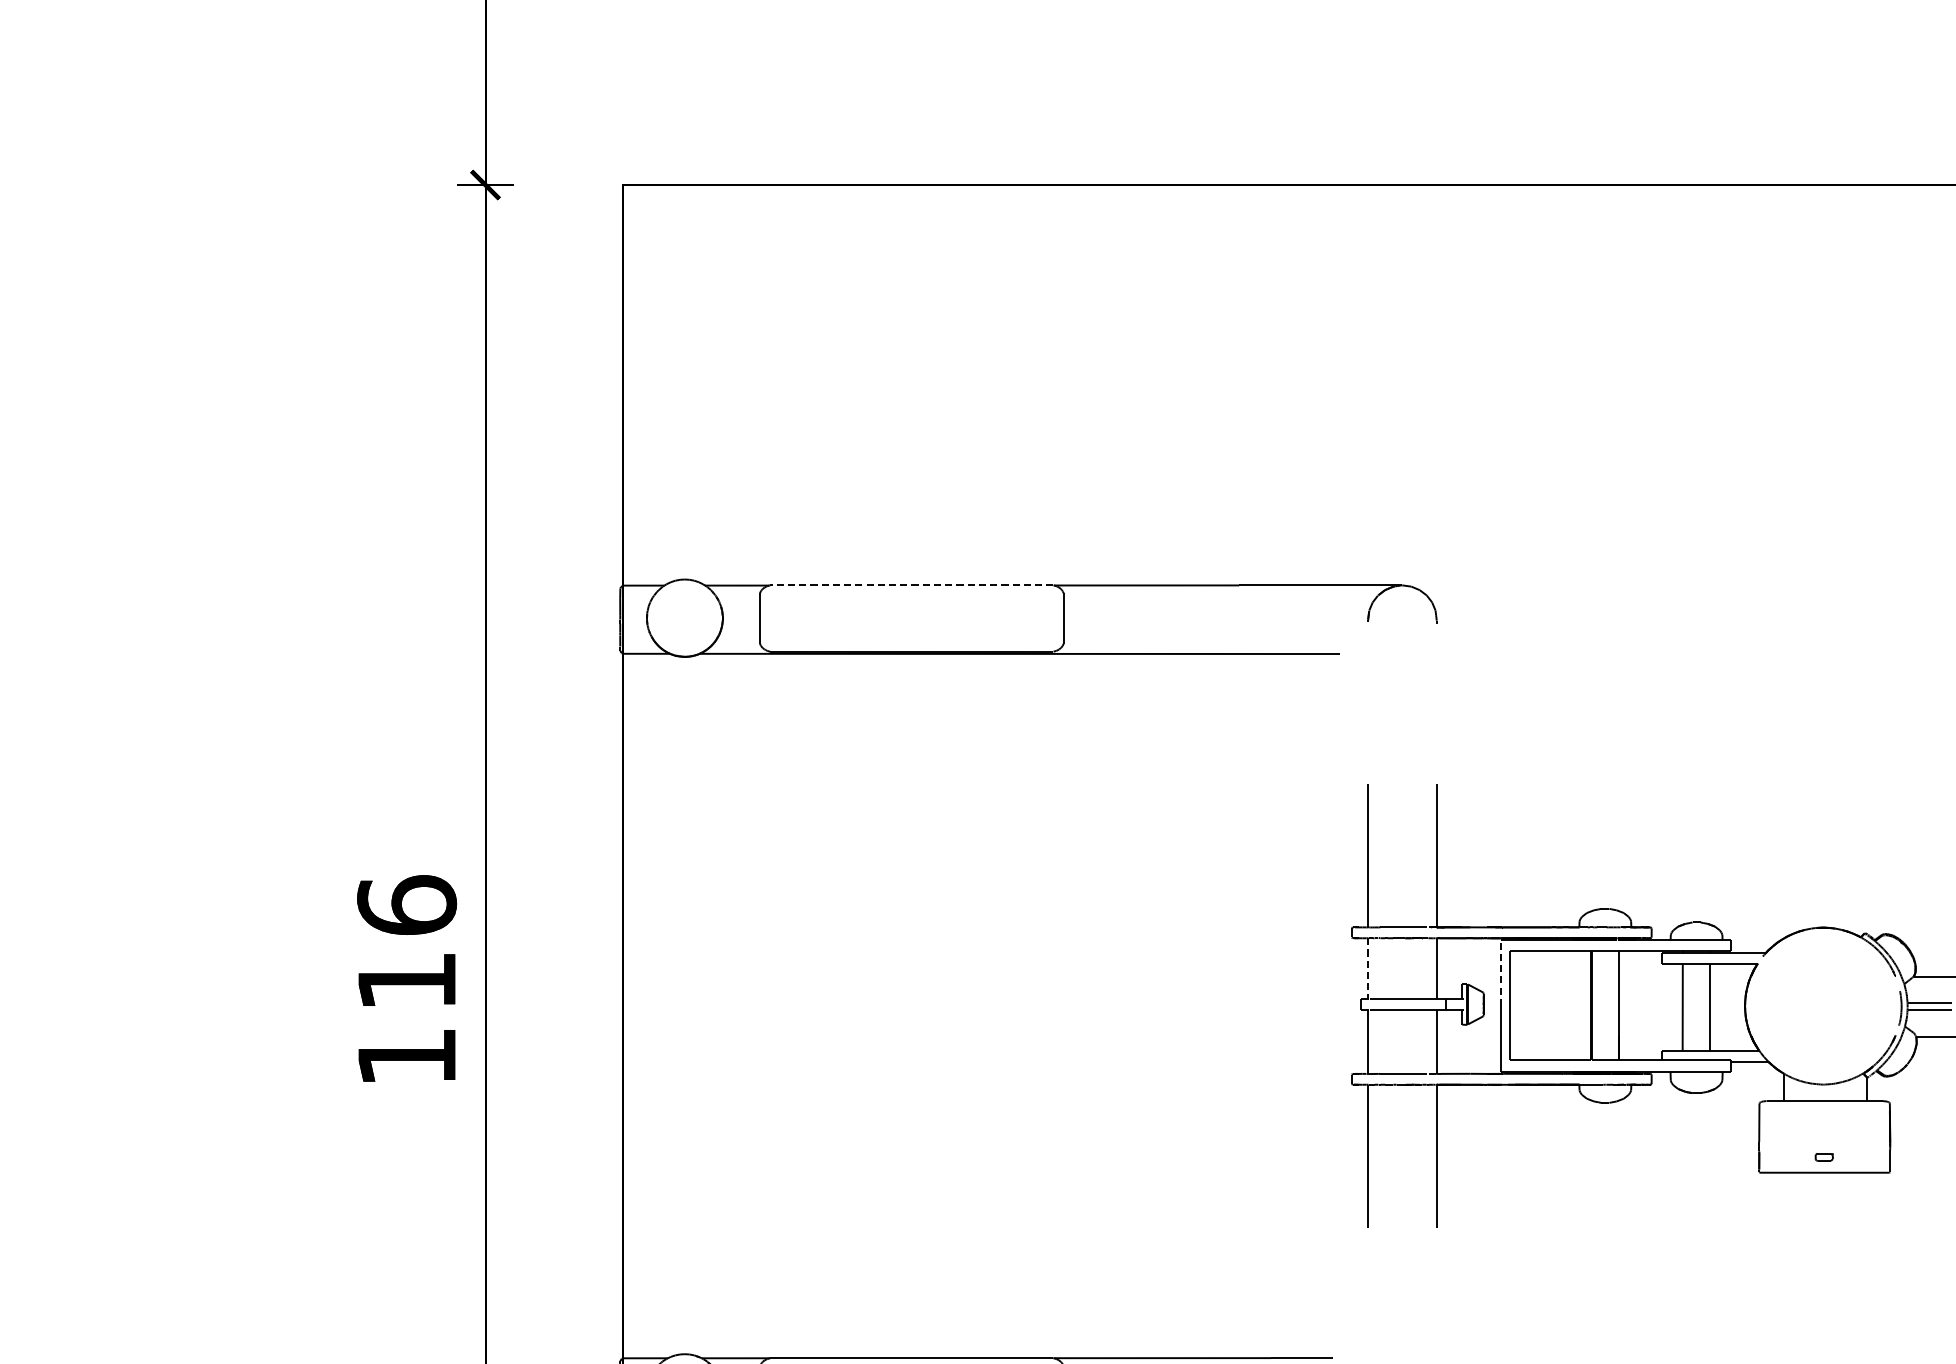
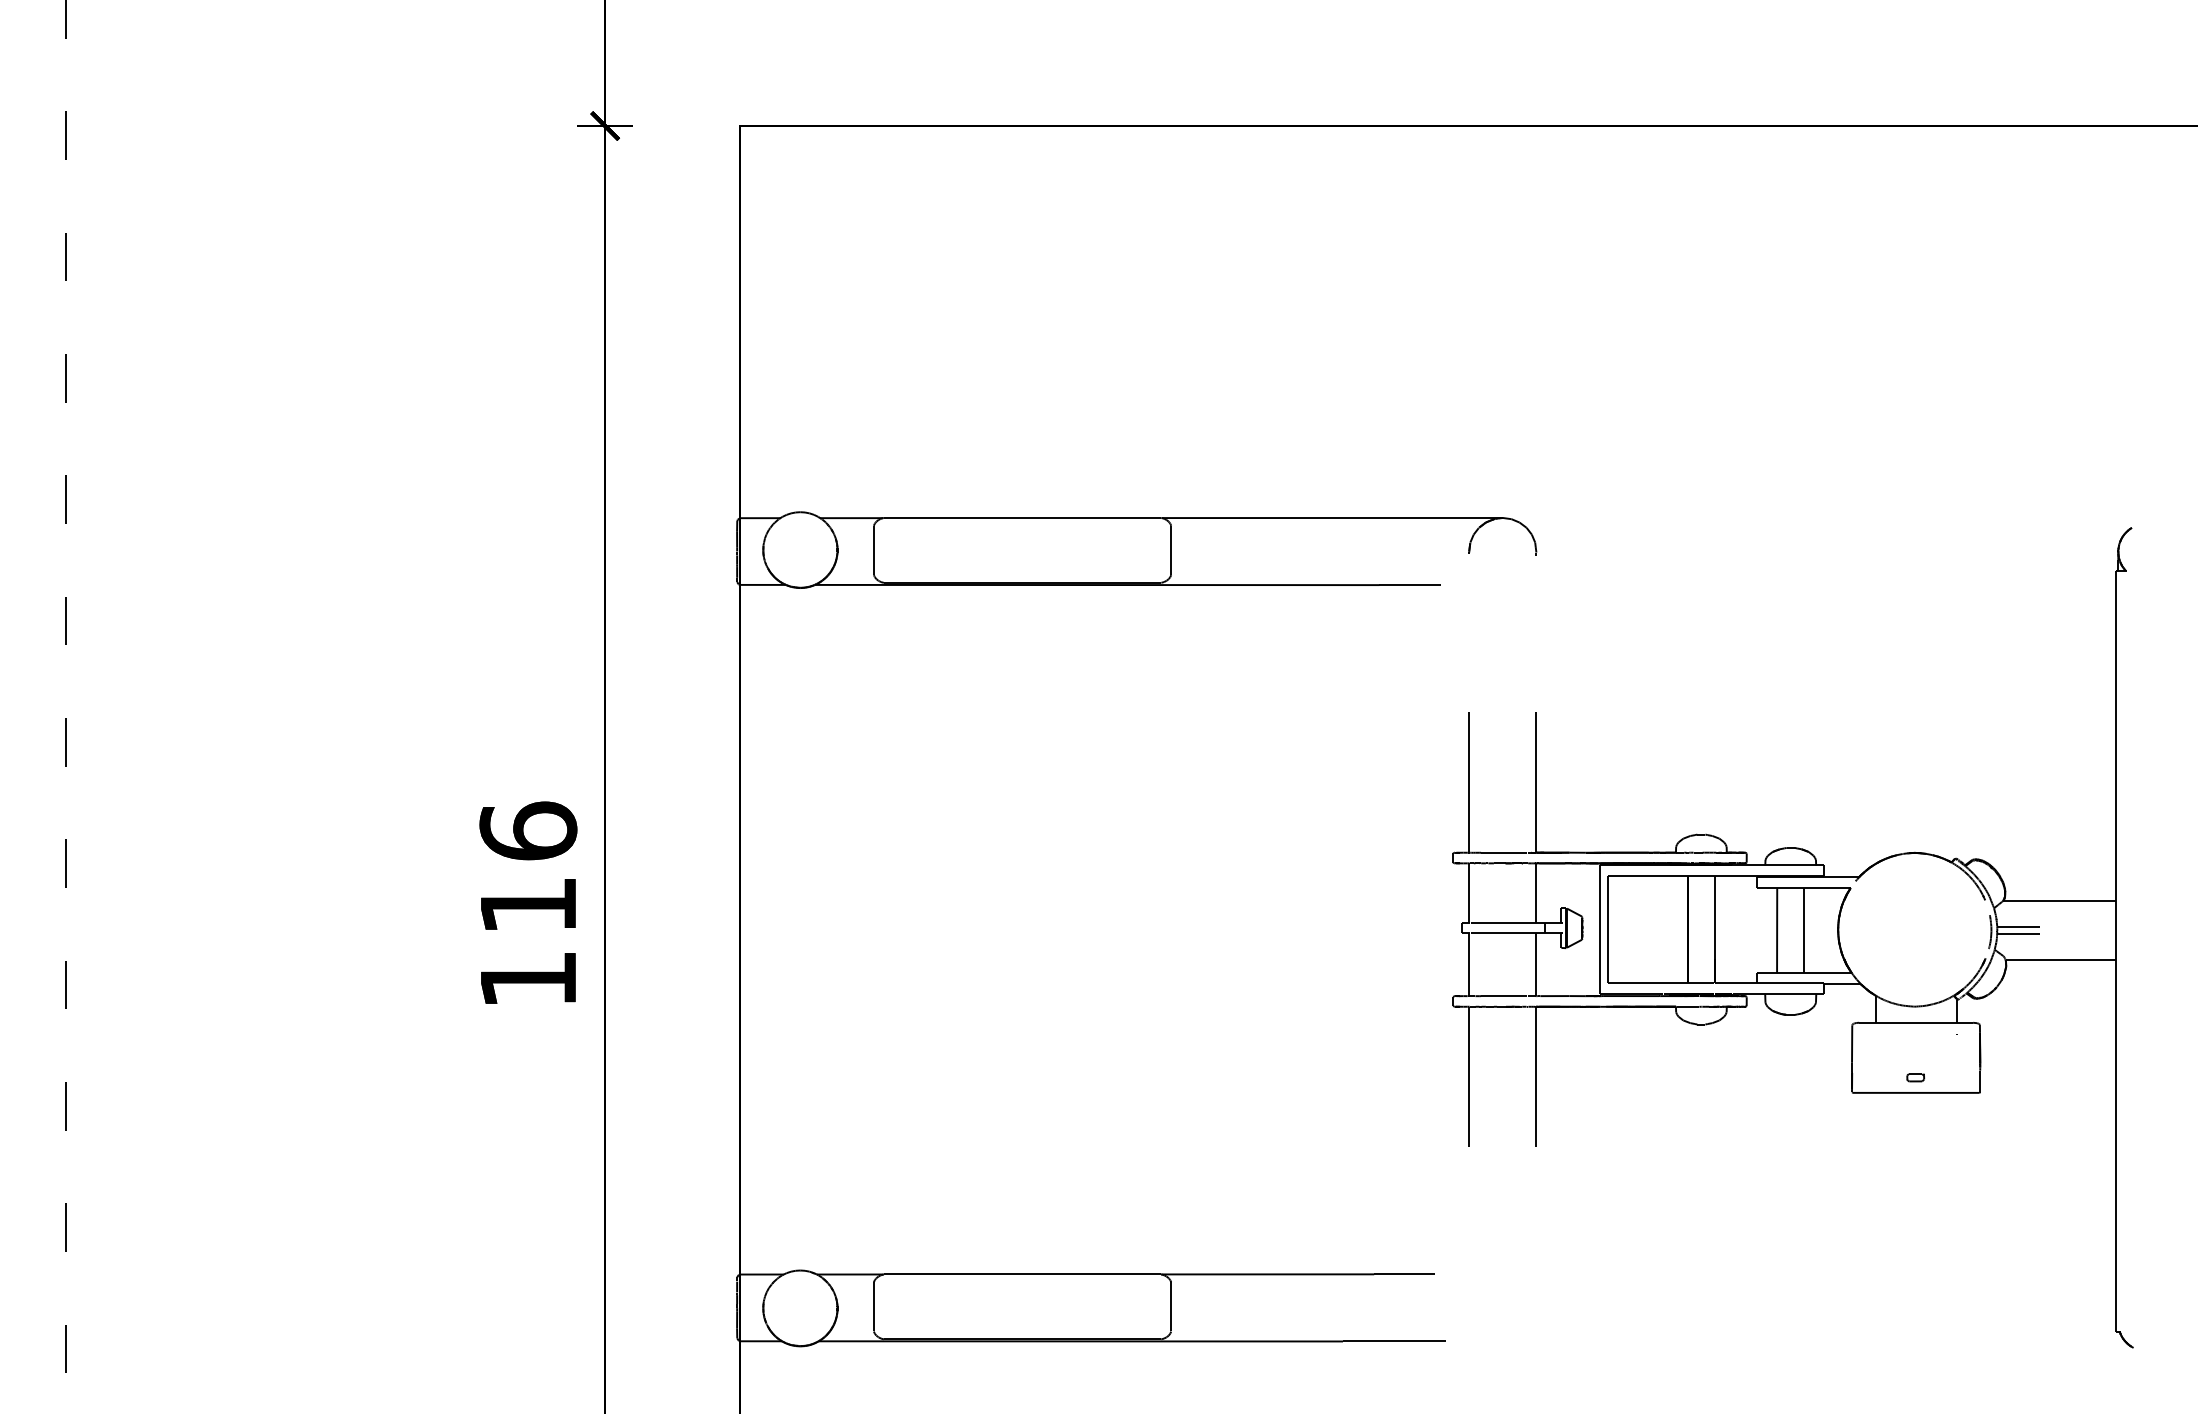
line: (911, 584) -> (1022, 517), dashed -> solid
line: (1368, 969) -> (1469, 893), dashed -> solid
line: (1501, 973) -> (1599, 897), dashed -> solid

